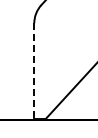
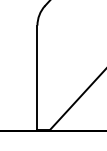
line: (34, 71) -> (37, 78), dashed -> solid

